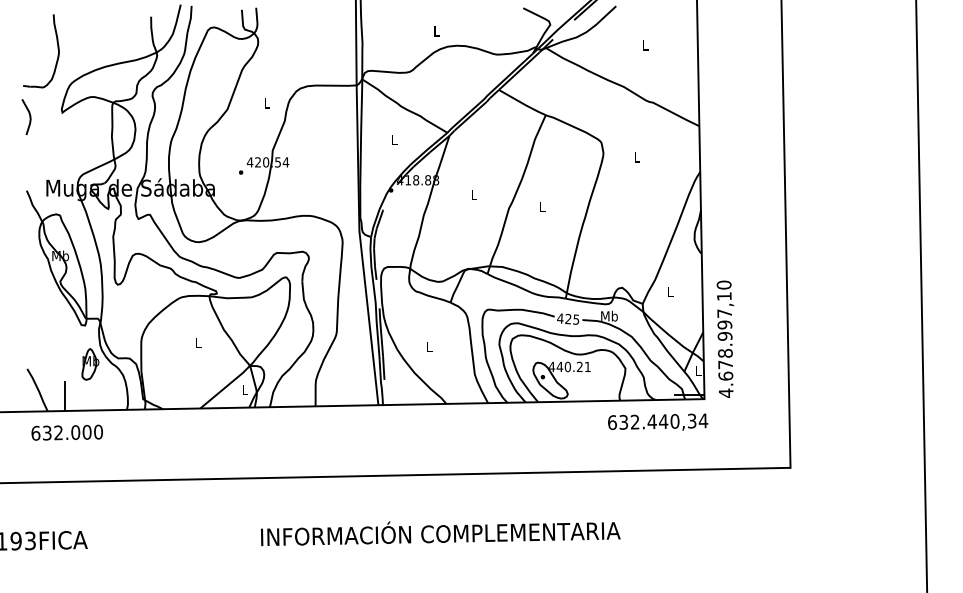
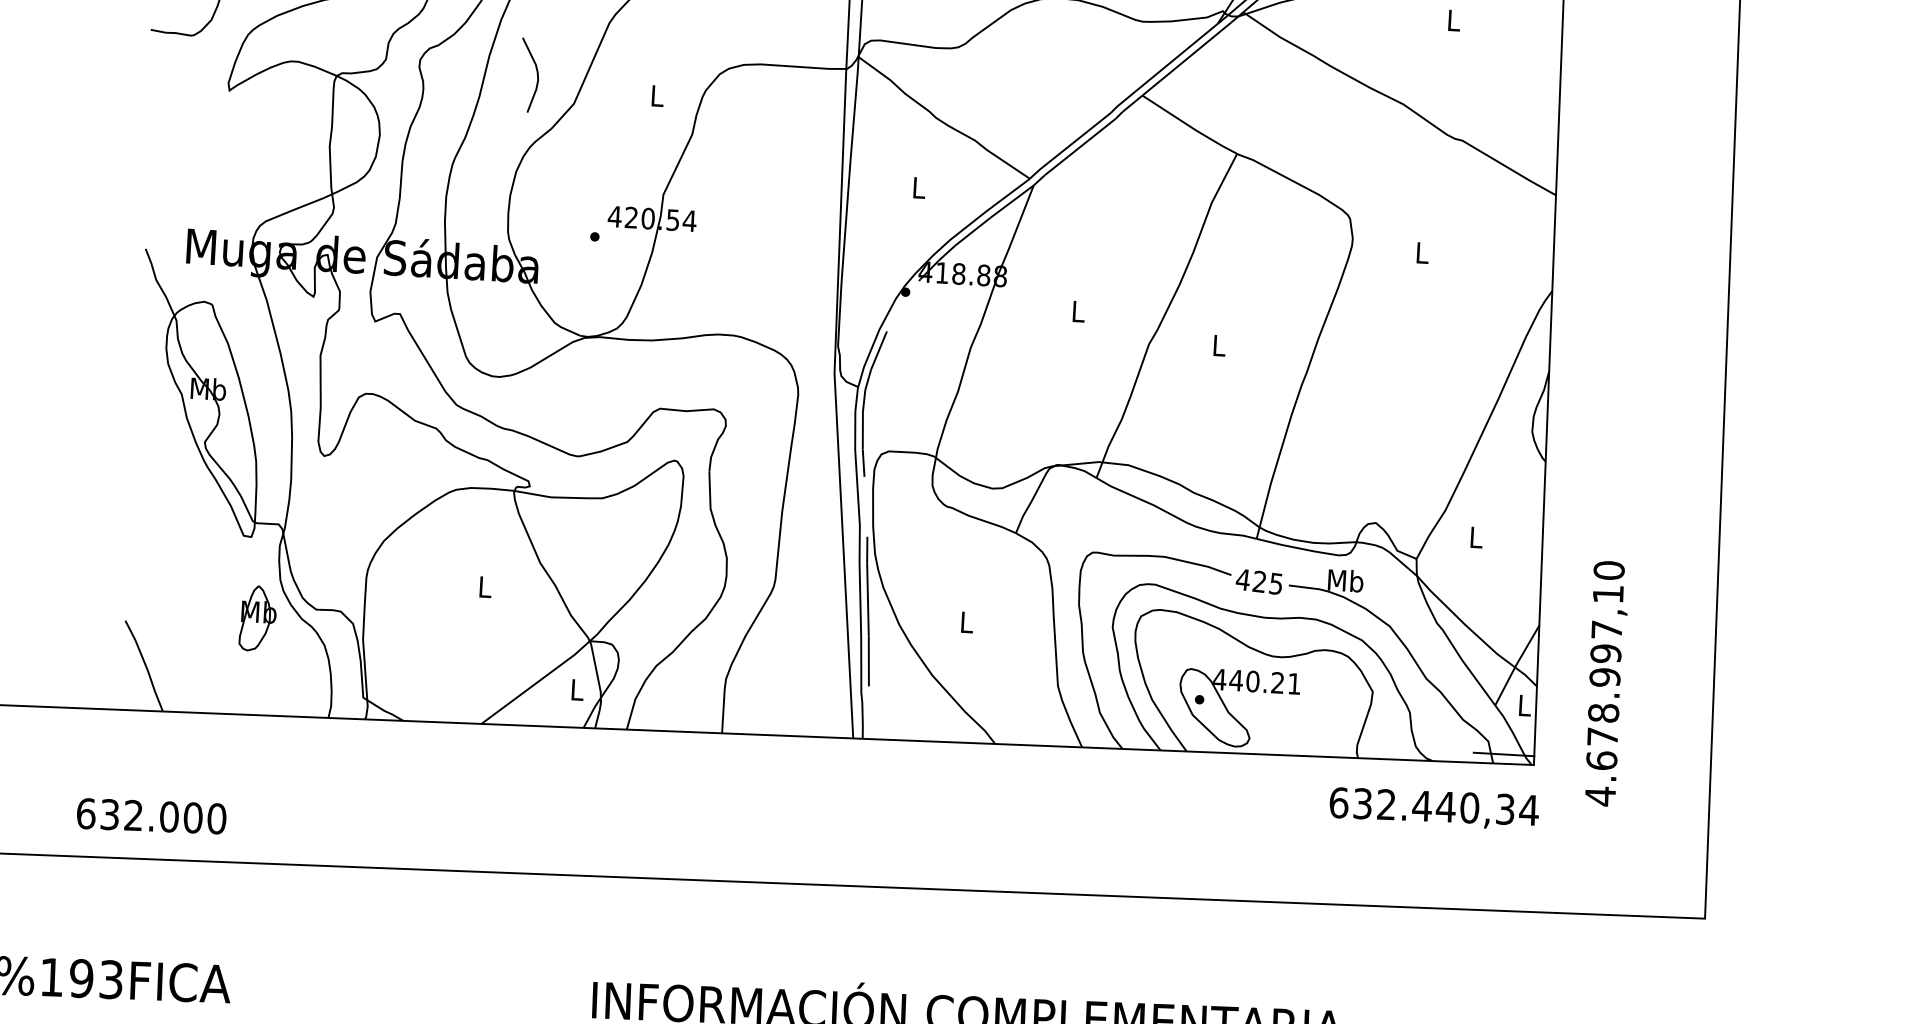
curve: (29, 116) -> (536, 74), moved
text: (724, 338) -> (1603, 681), moved
line: (65, 396) -> (201, 682), removed
text: (66, 432) -> (150, 815), moved

